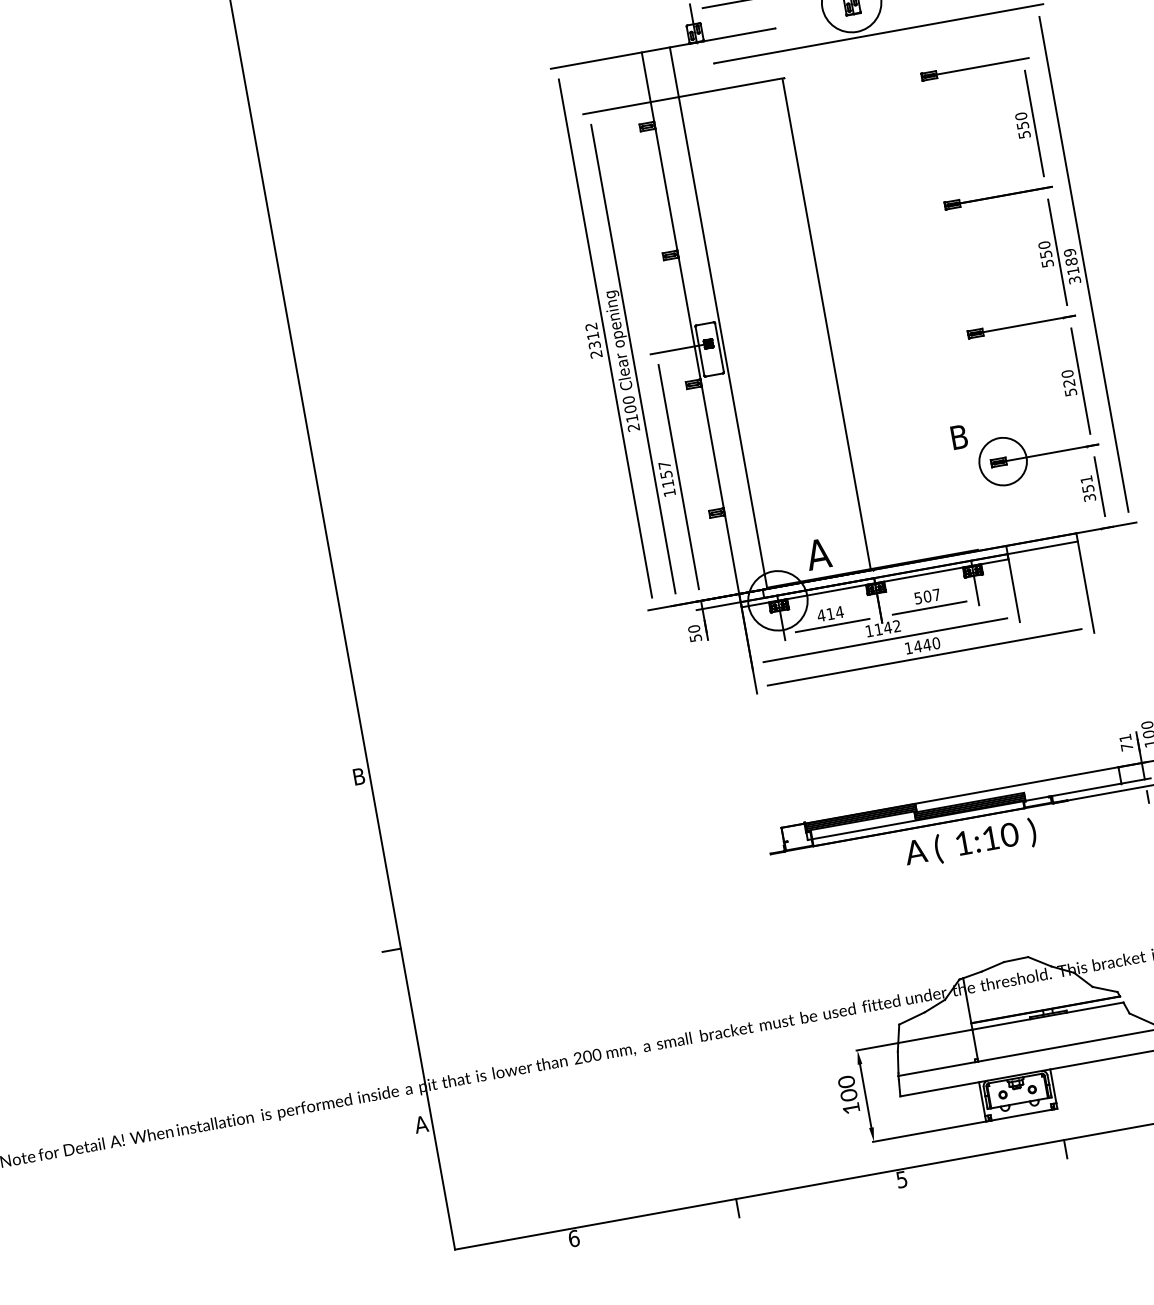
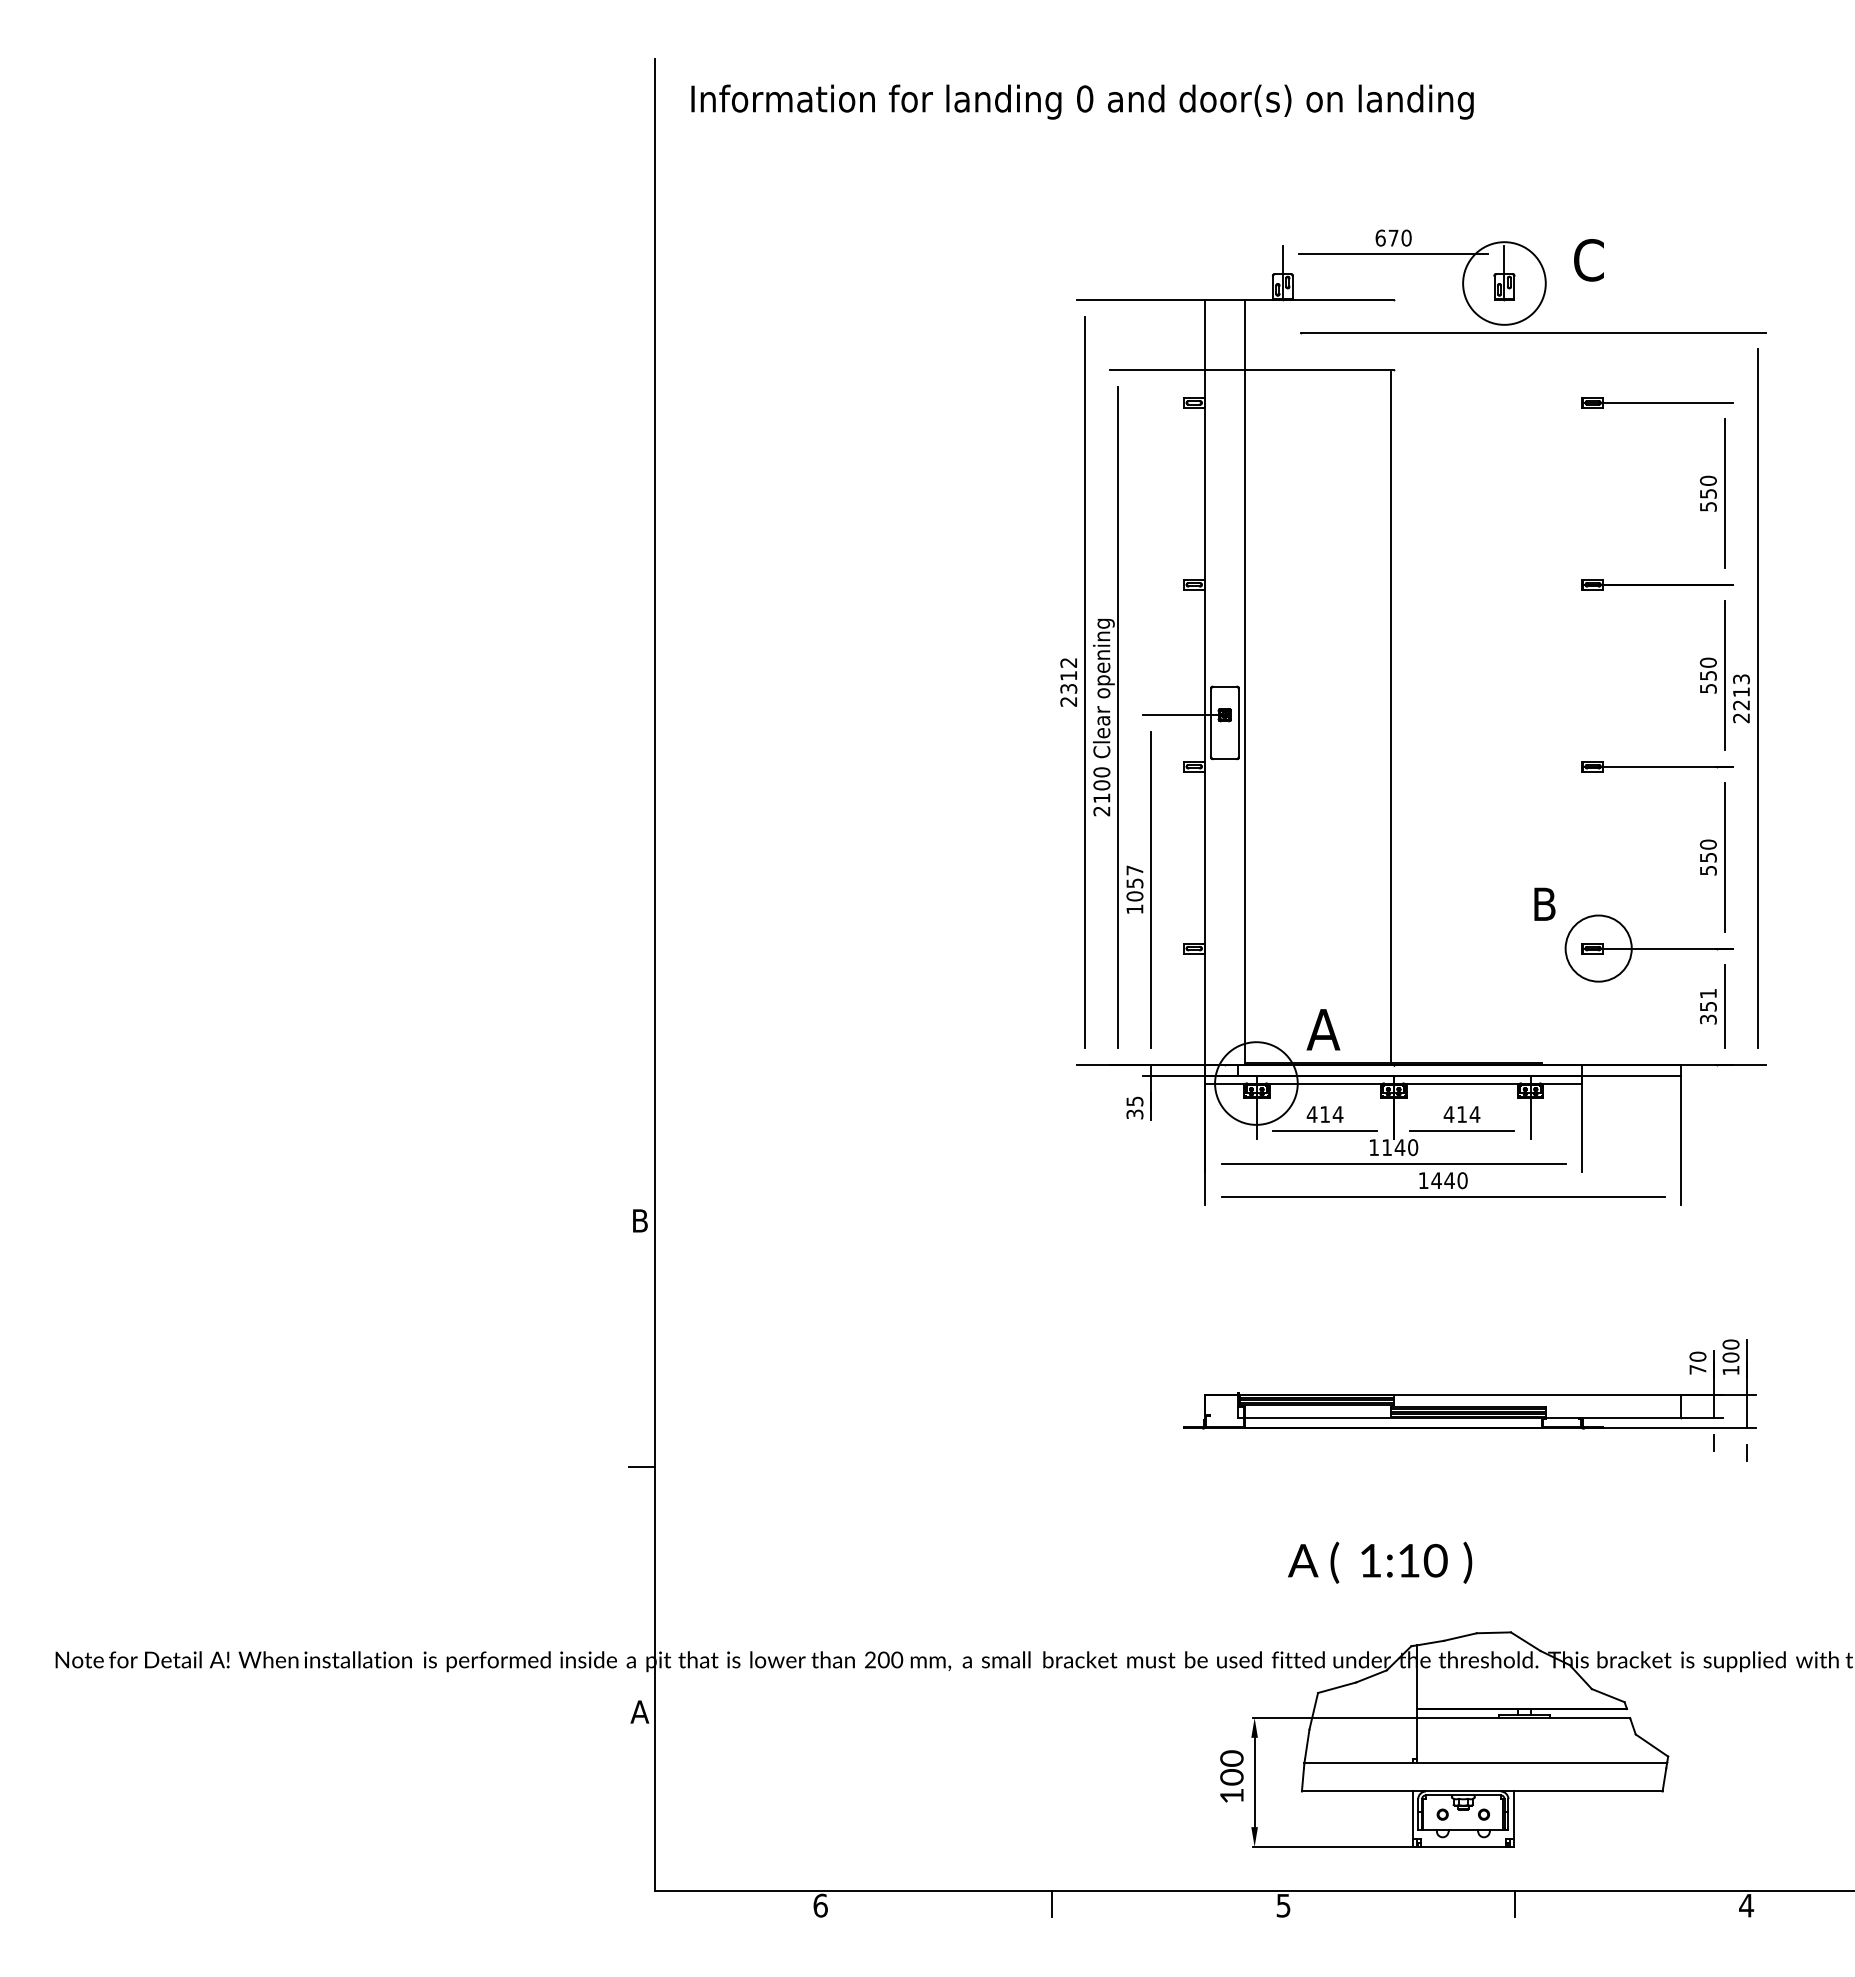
text: (1072, 266) -> (1741, 698), 3189 -> 2213
text: (1068, 383) -> (1707, 857), 520 -> 550
text: (667, 483) -> (1134, 896), 1157 -> 1057
text: (927, 596) -> (1461, 1114), 507 -> 414
text: (897, 626) -> (1413, 1147), 1142 -> 1140
text: (694, 633) -> (1134, 1107), 50 -> 35
text: (1125, 737) -> (1697, 1356), 71 -> 70
text: (970, 843) -> (1380, 1562), moved

